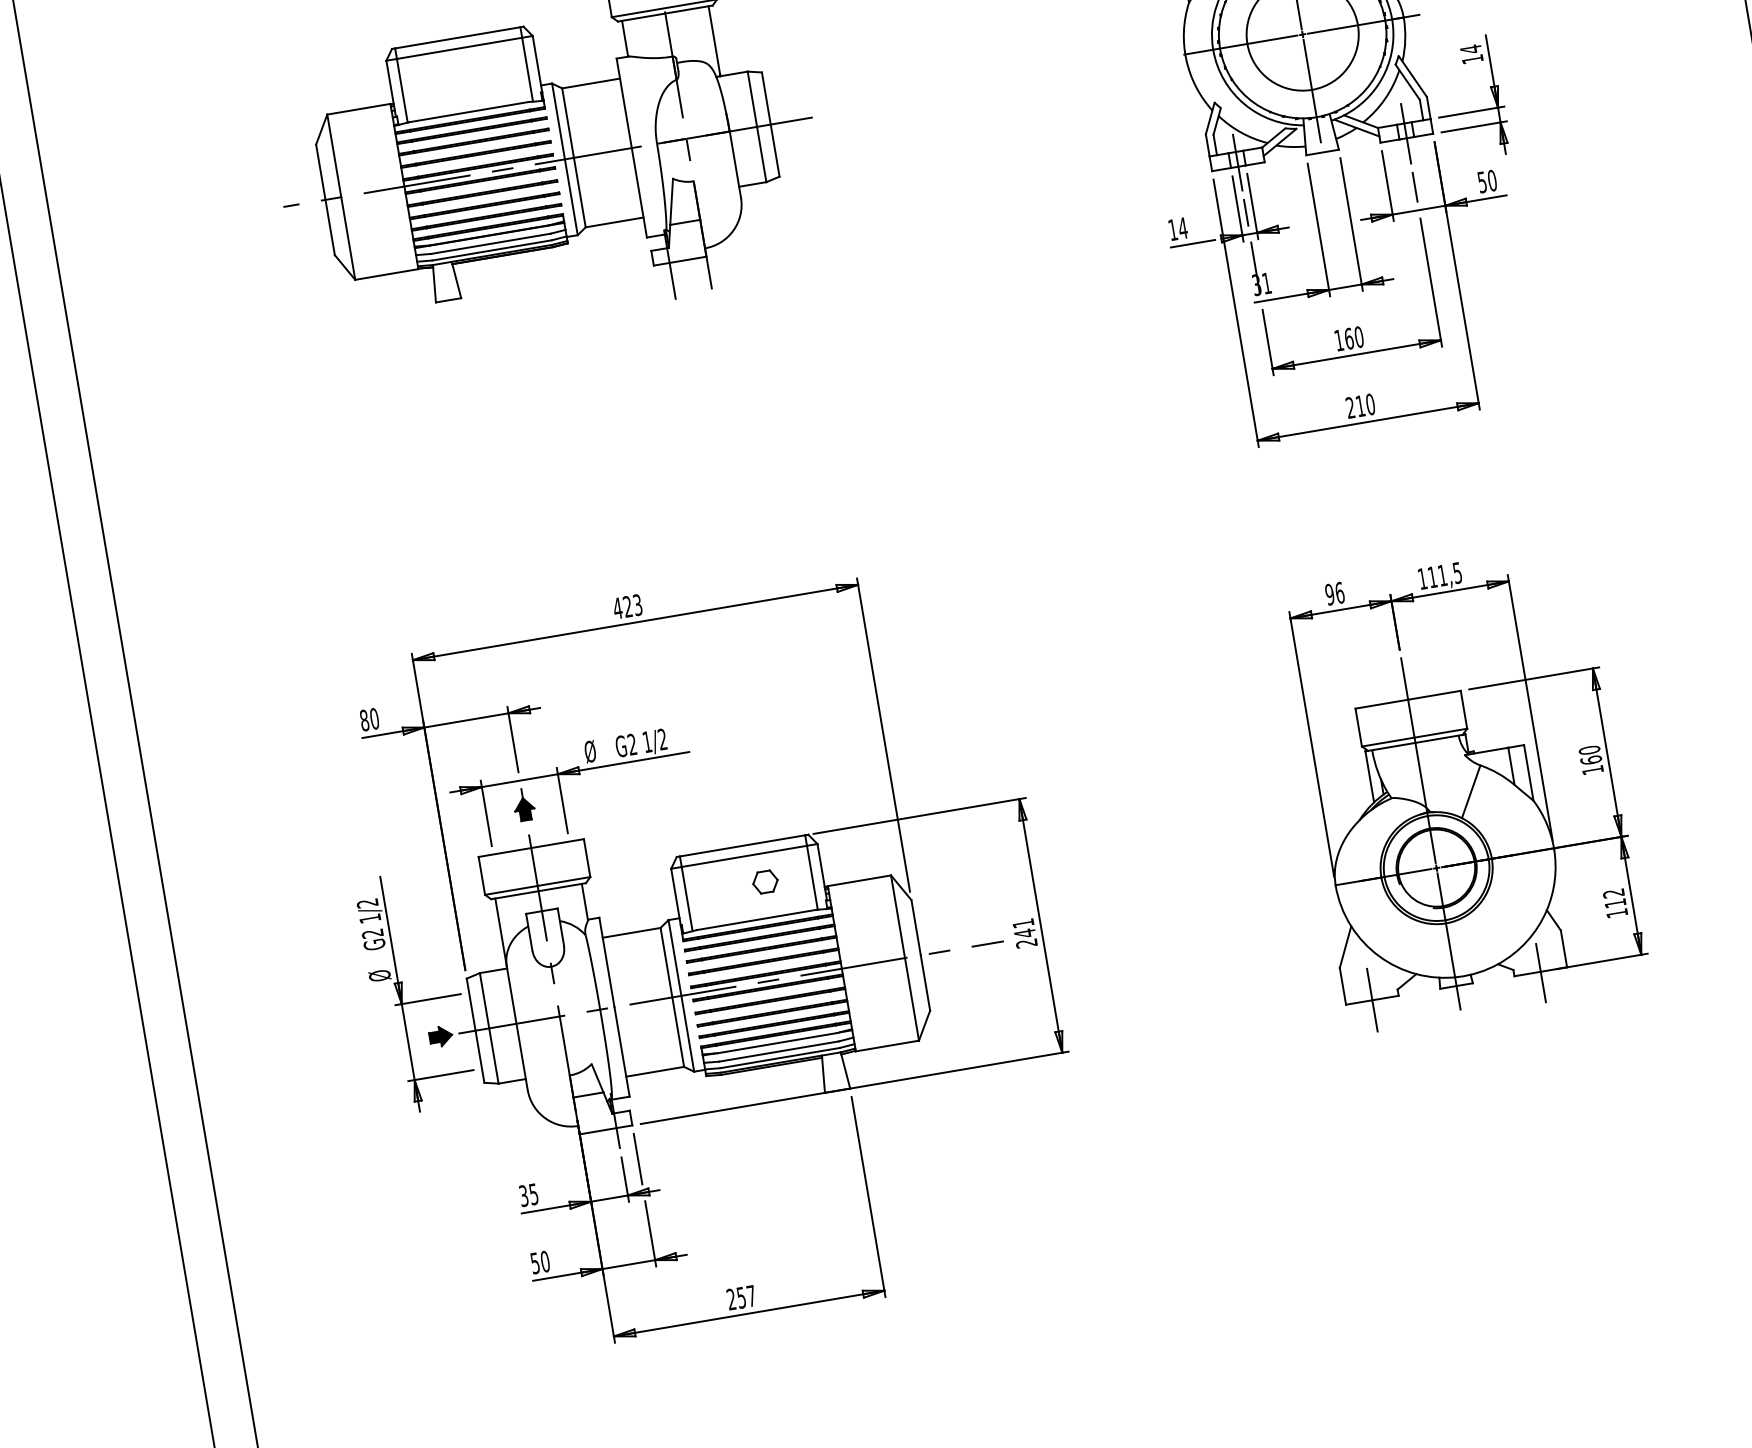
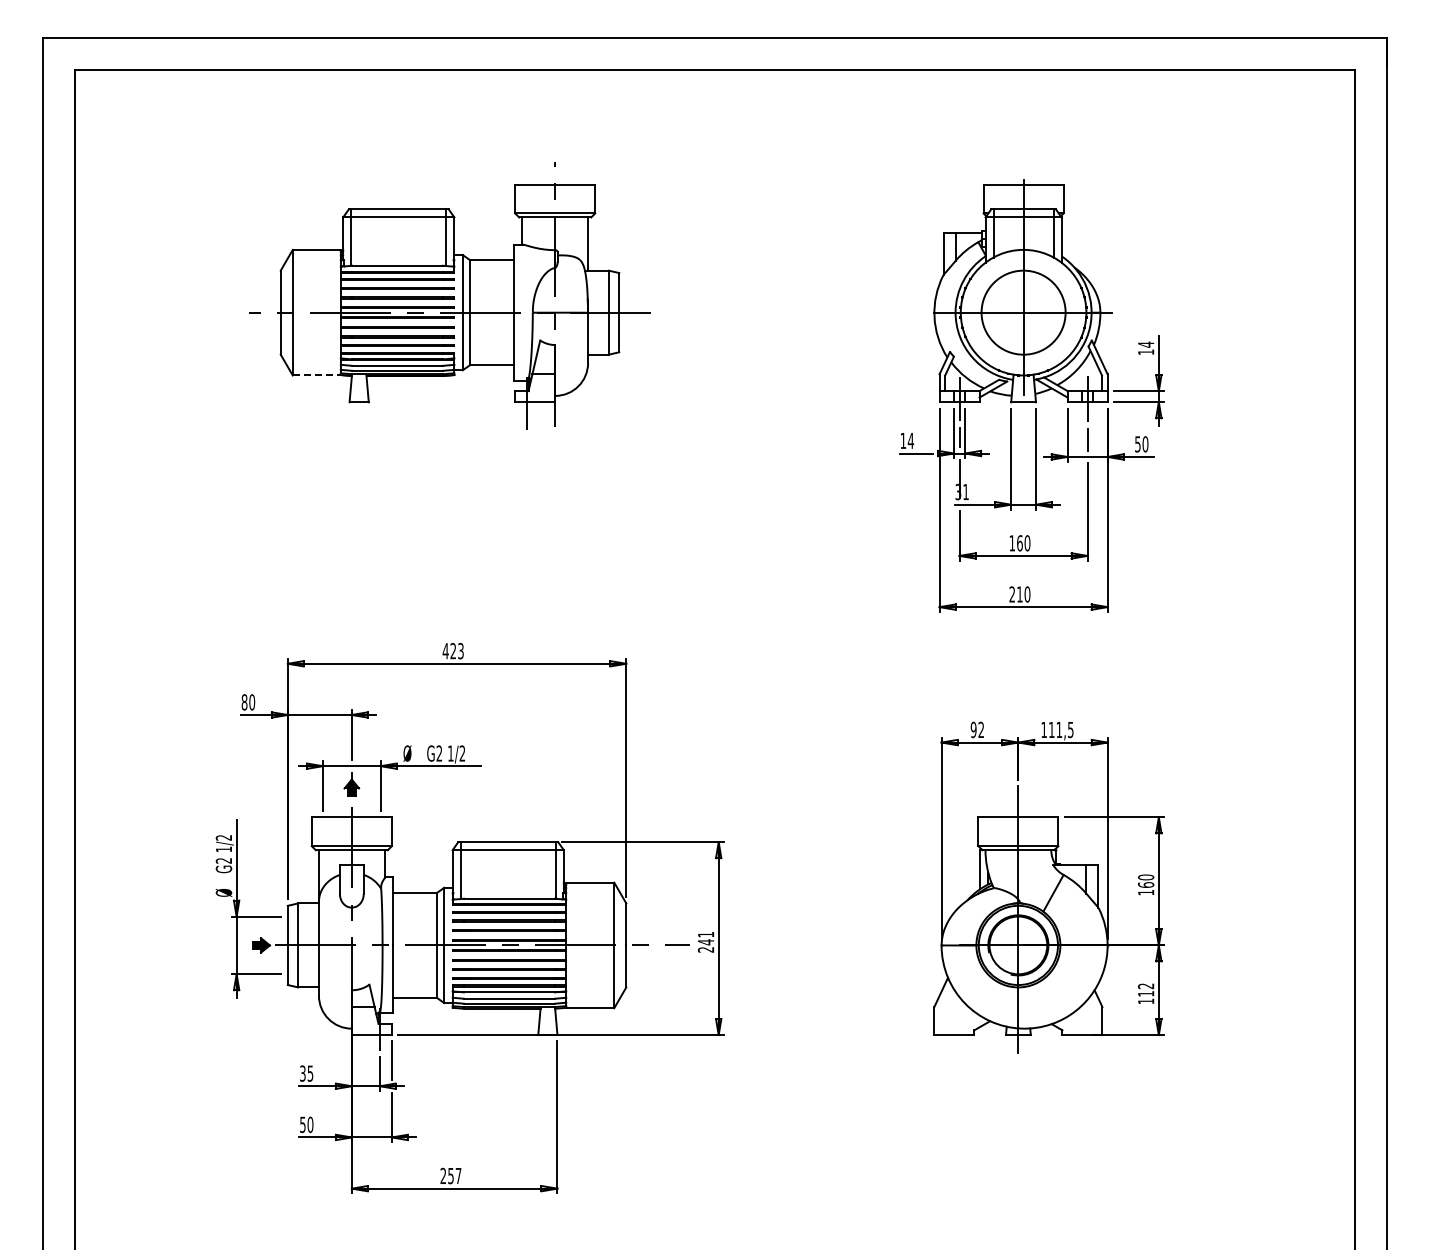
line: (387, 274) -> (317, 375), solid -> dashed
text: (1340, 592) -> (981, 729), 96 -> 92
part: (765, 881) -> (520, 871), removed
line: (1541, 972) -> (1082, 1035), removed
line: (1372, 999) -> (954, 1034), removed

